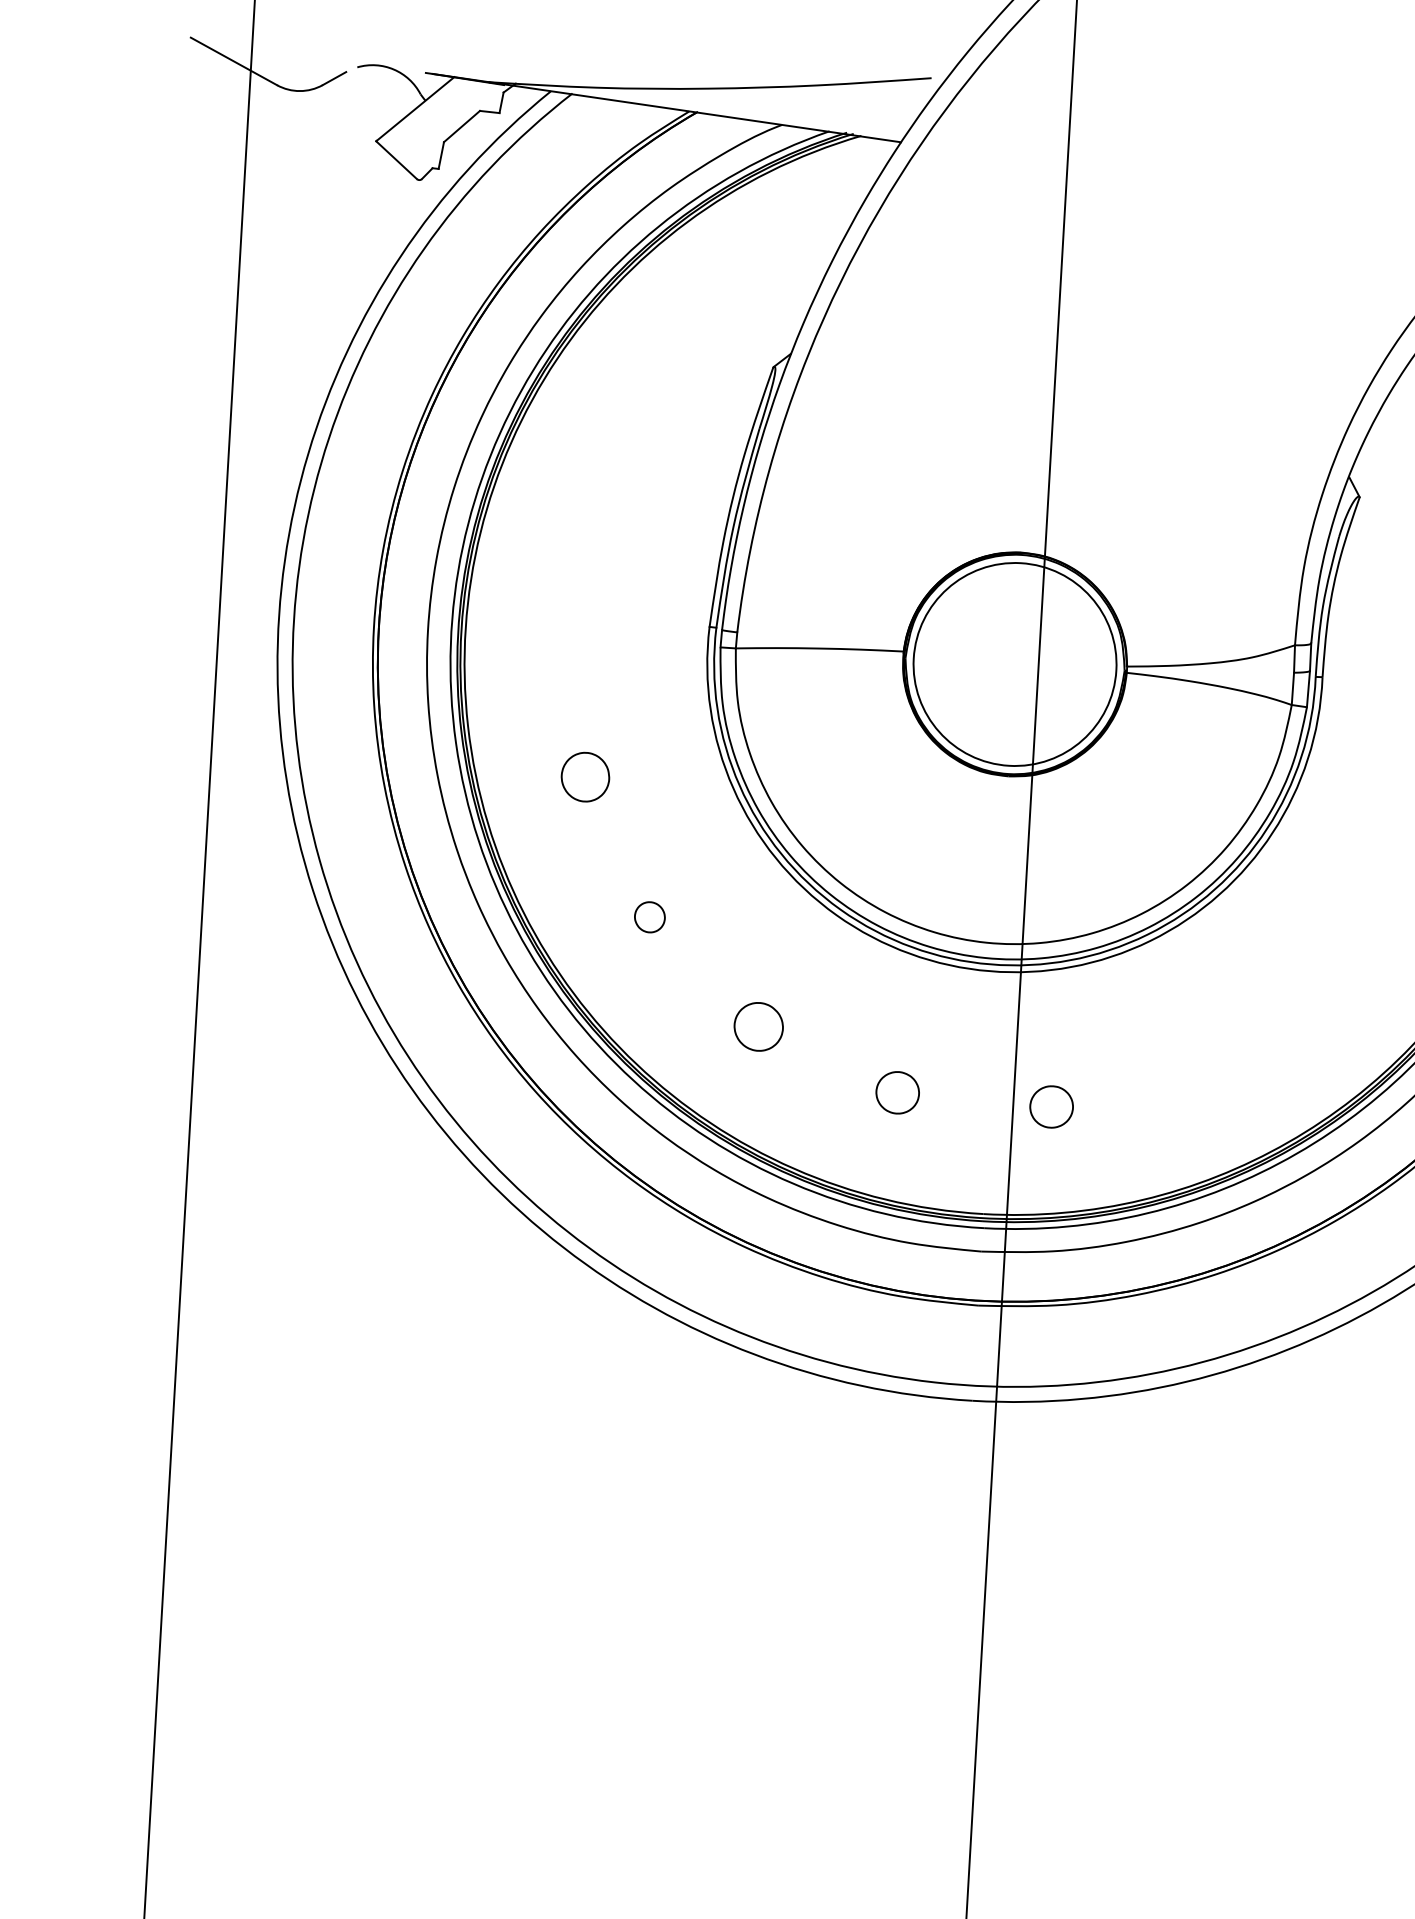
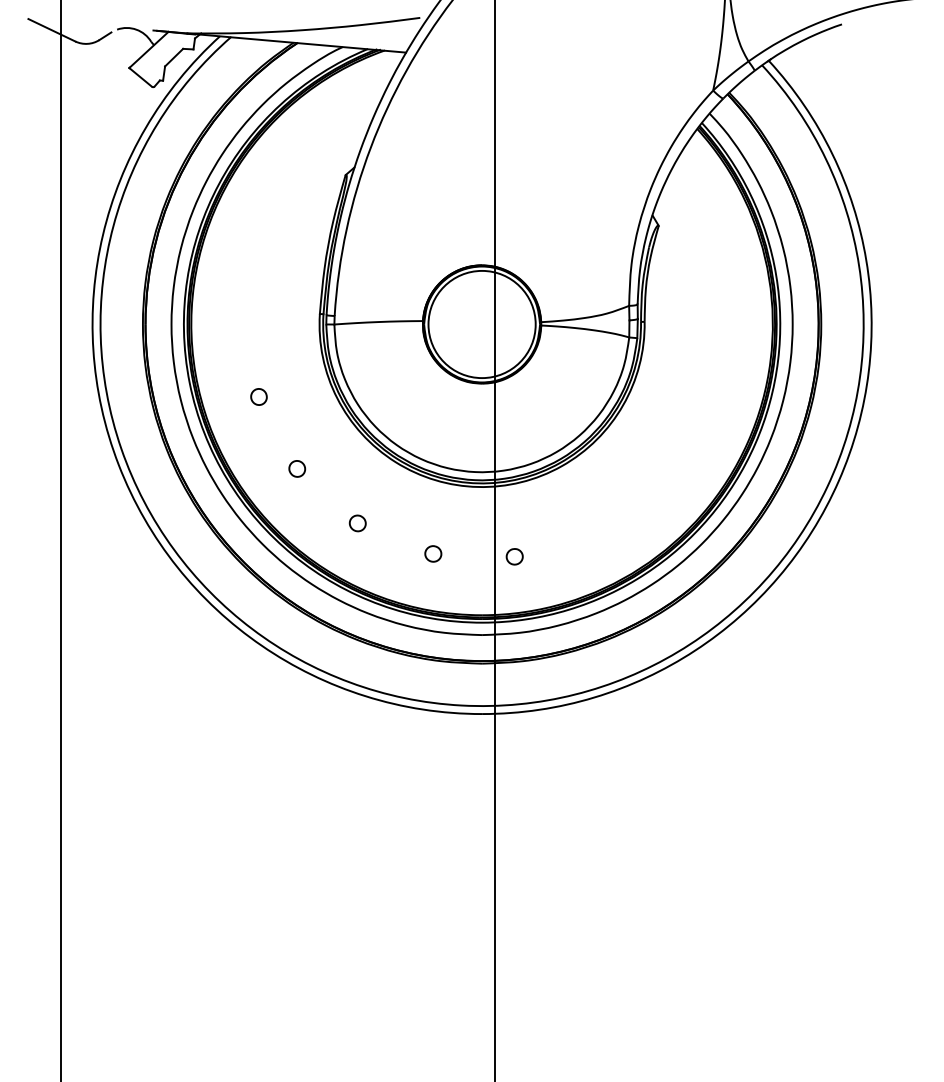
part: (584, 776) -> (258, 396), size x0.62
part: (757, 1027) -> (357, 523), size x0.62
part: (898, 1092) -> (433, 553), size x0.71
part: (1051, 1106) -> (514, 556), size x0.71

